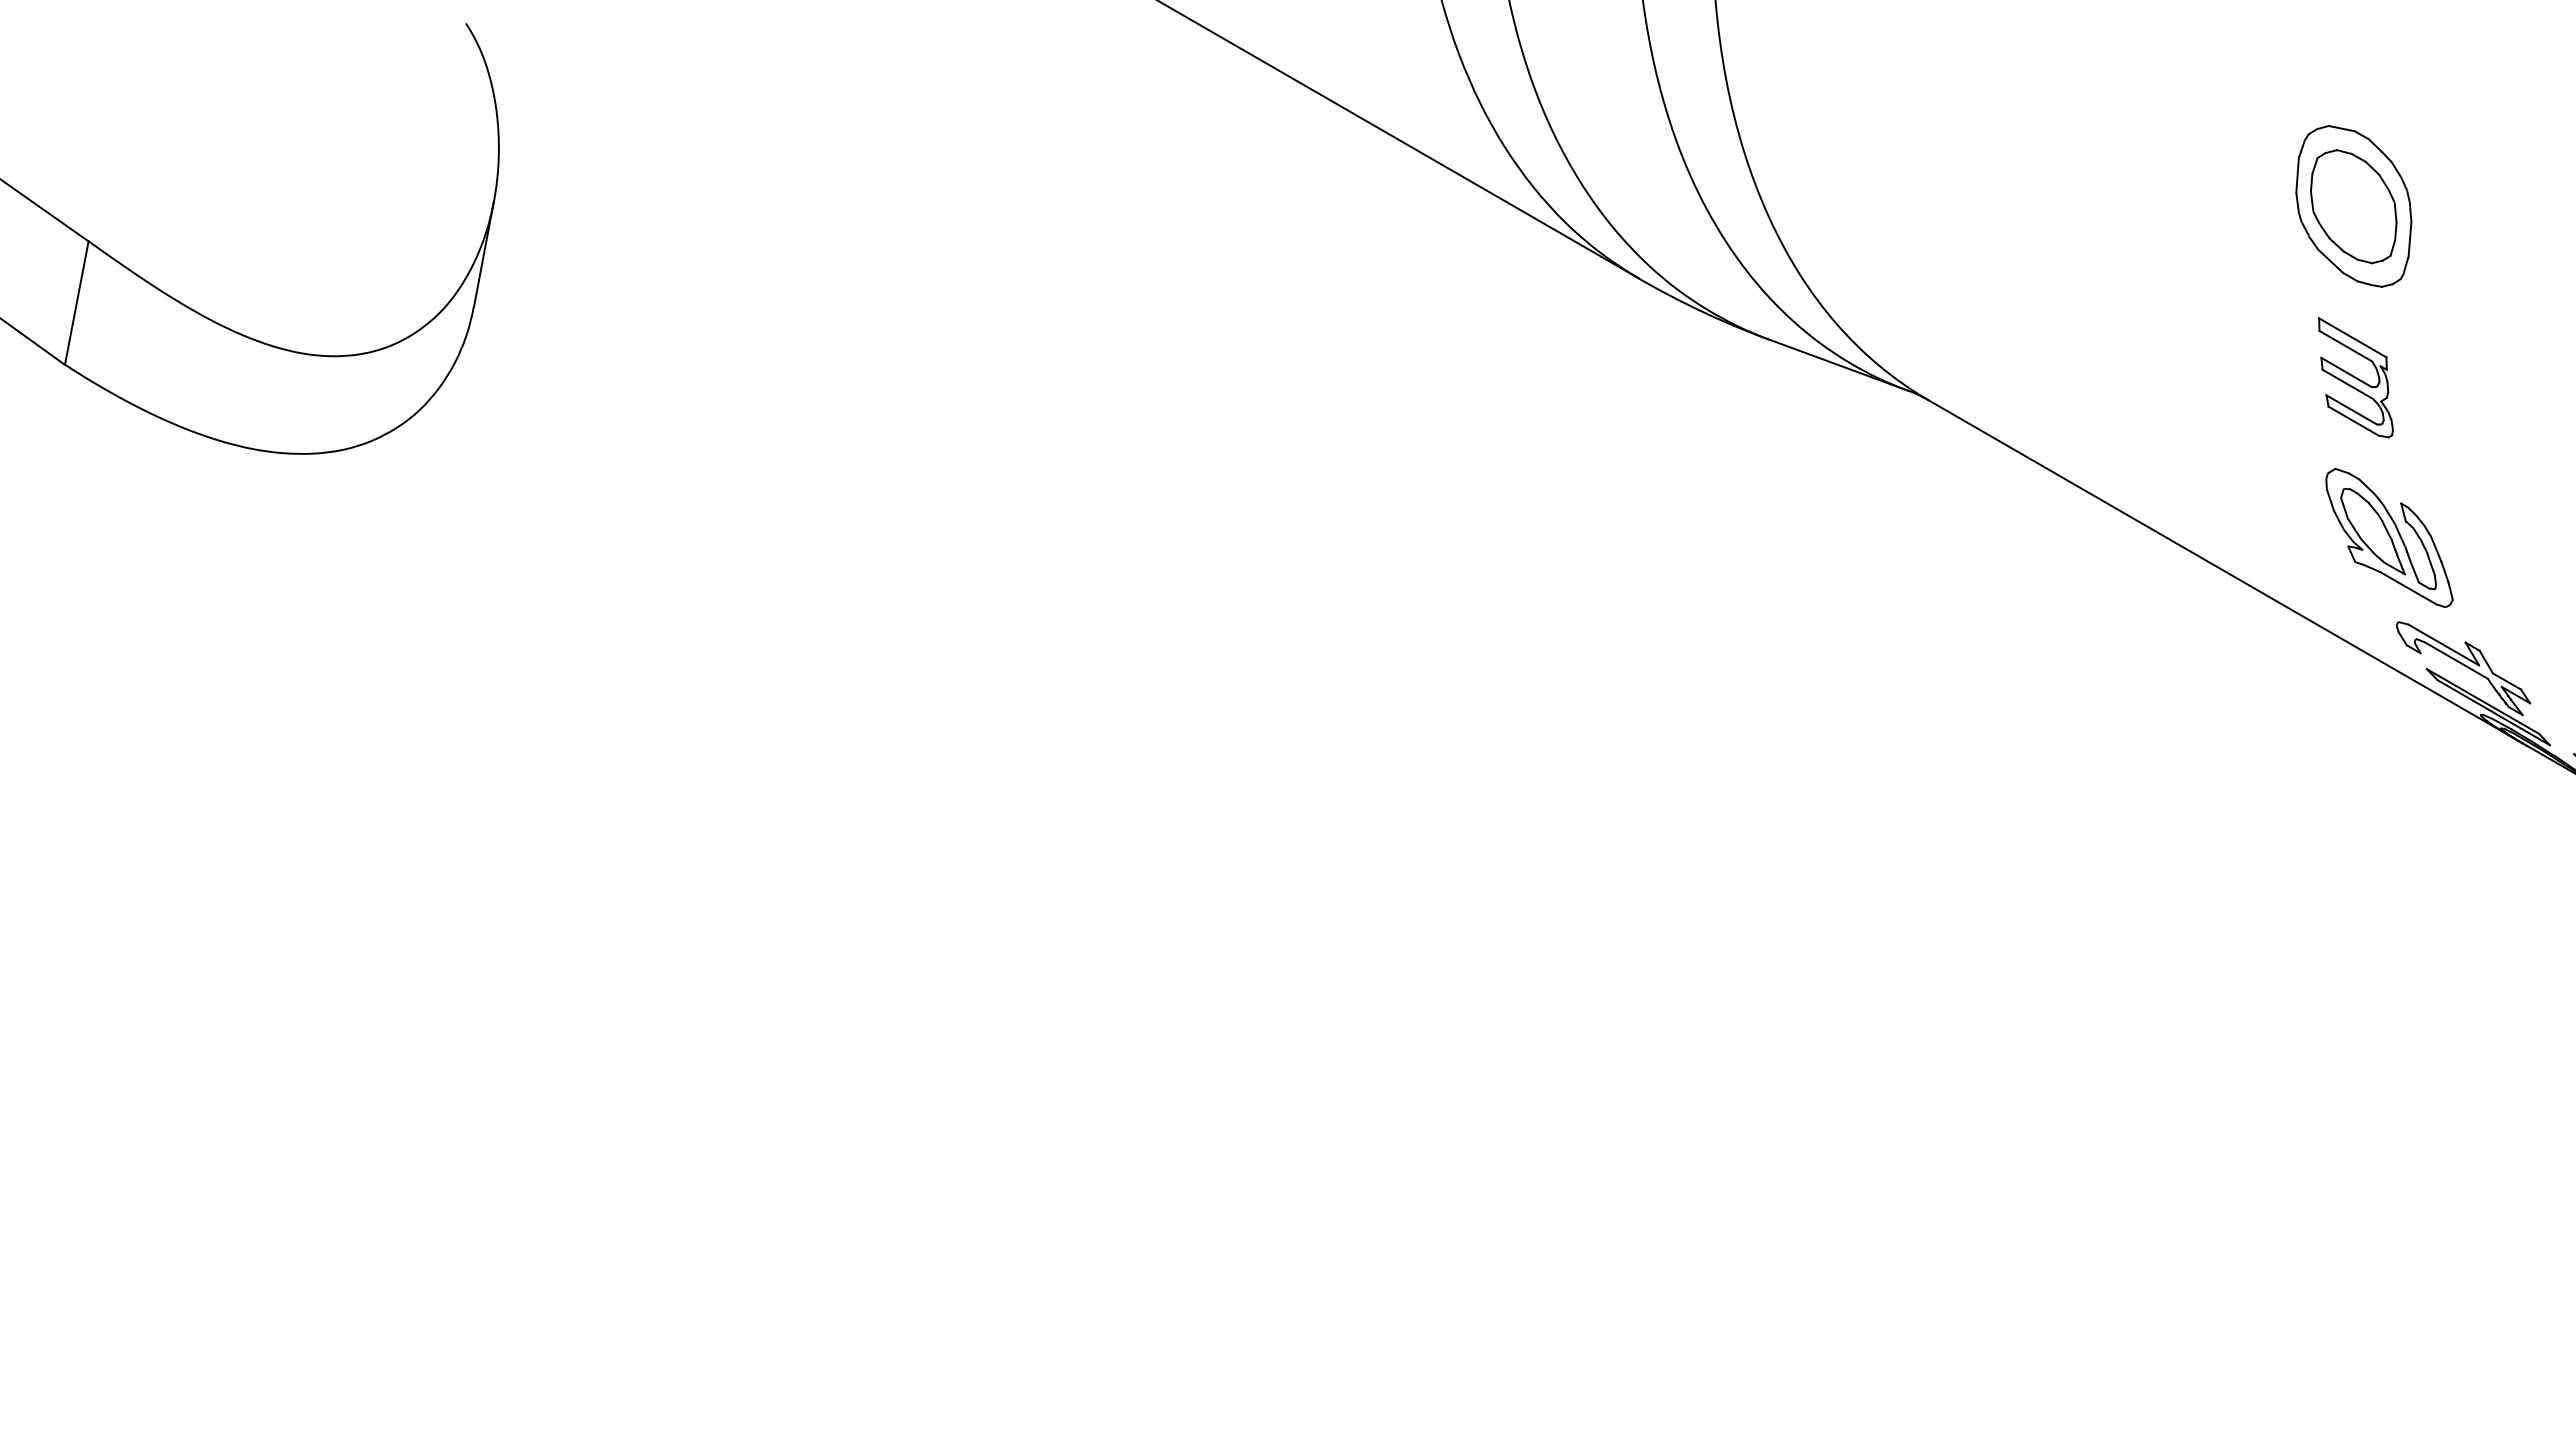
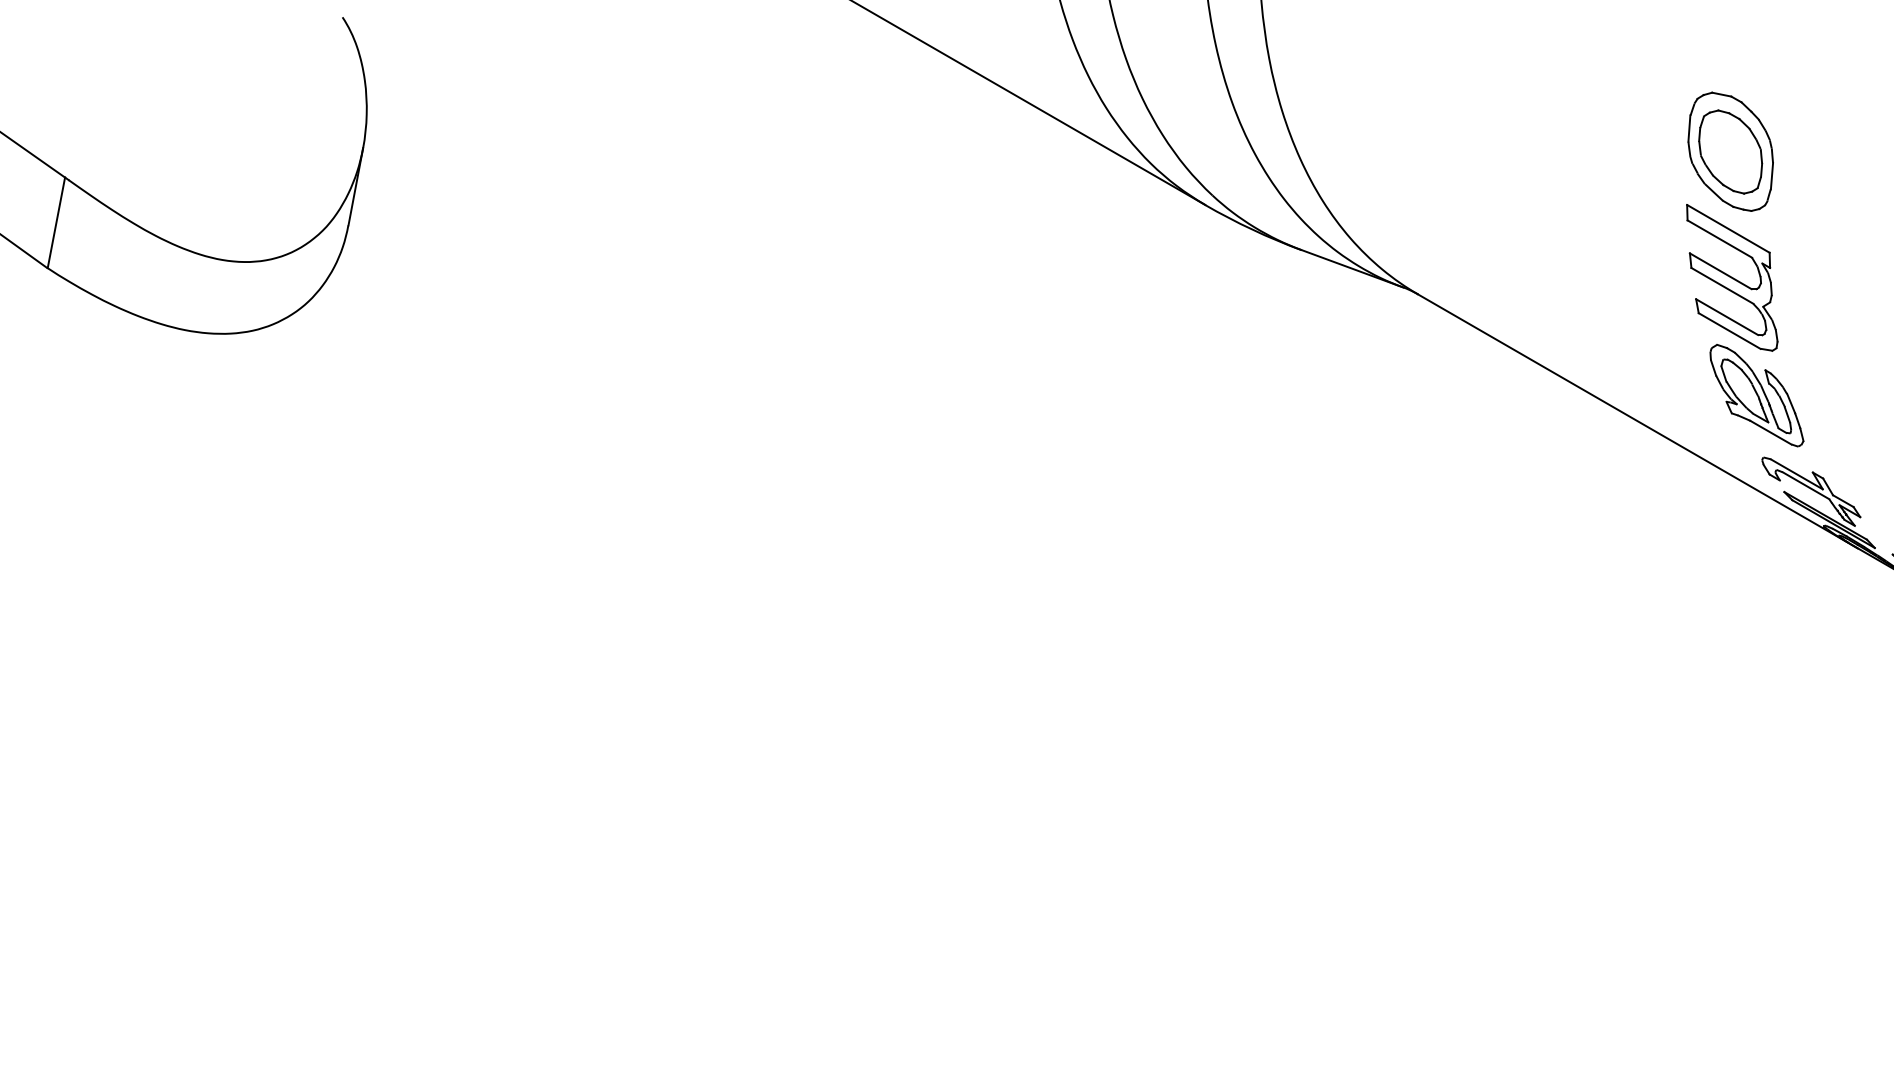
part: (2355, 377) -> (1731, 277), size x1.67

